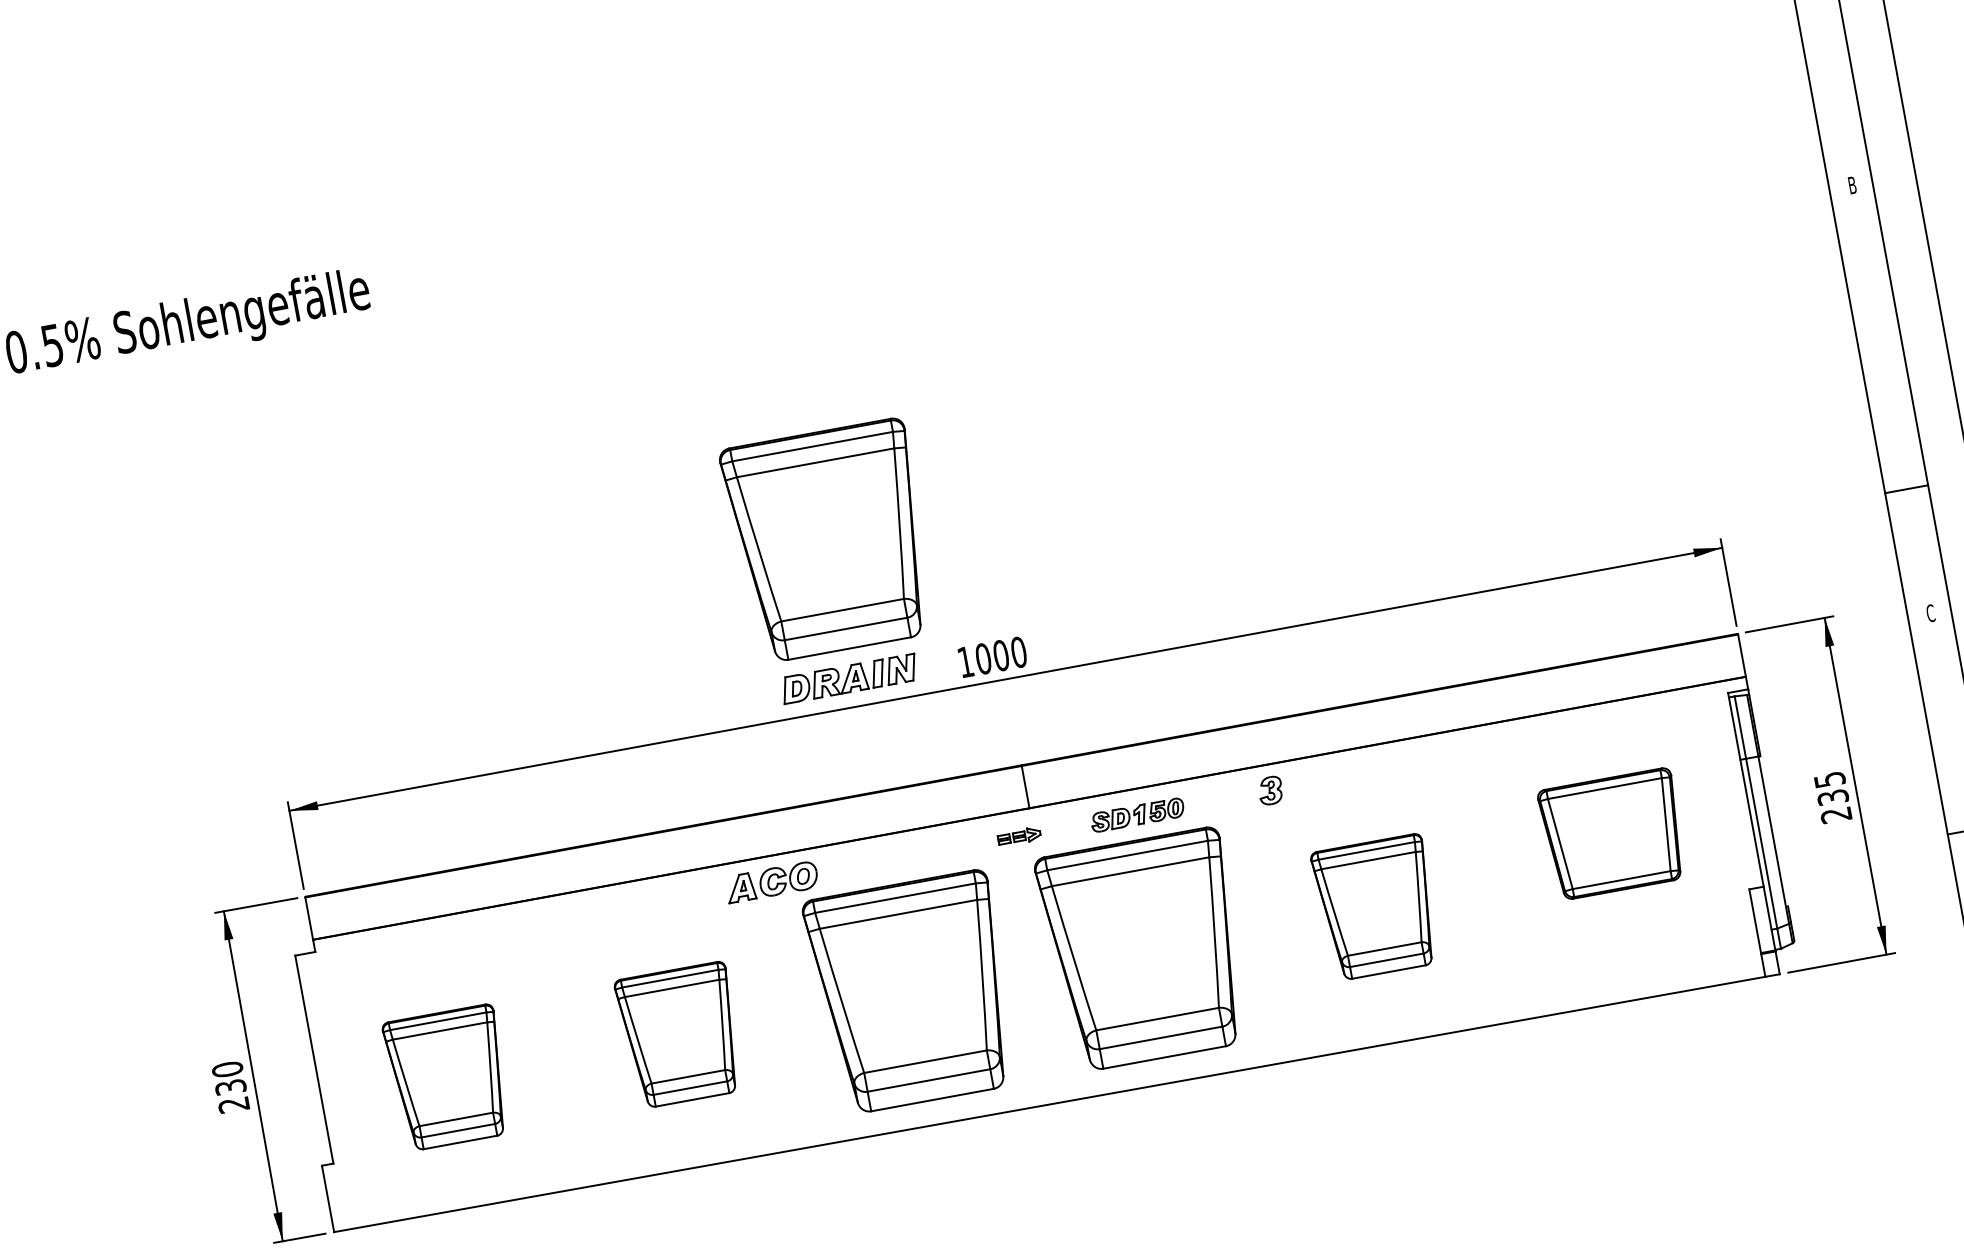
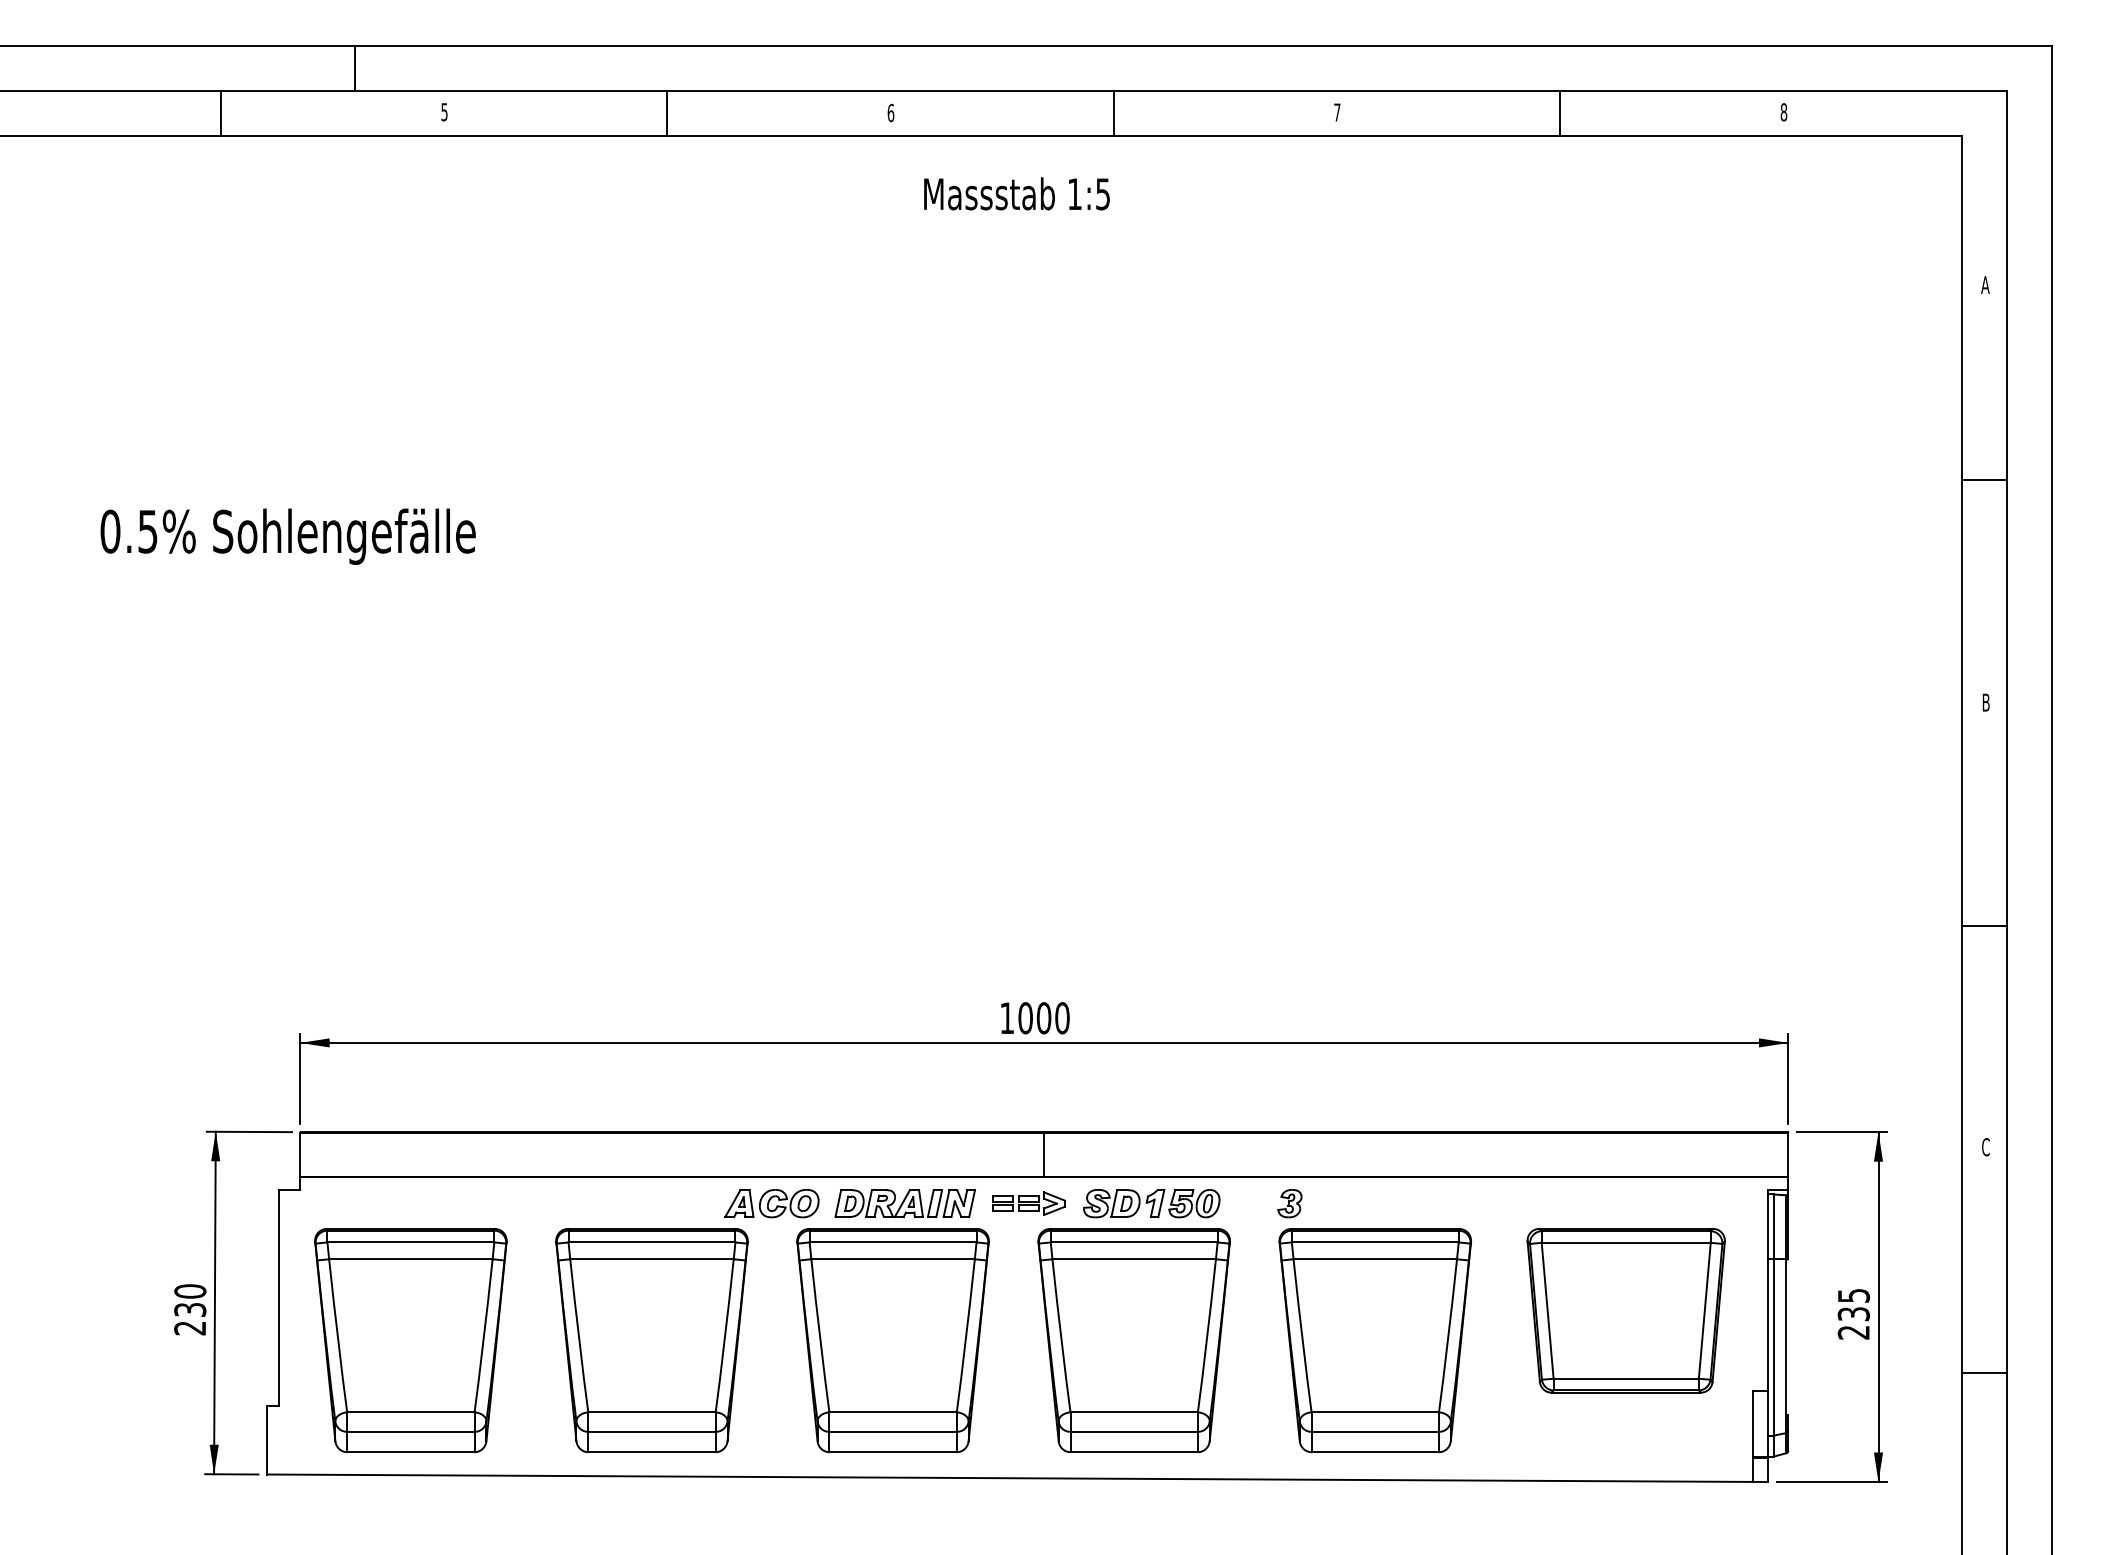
line: (1906, 489) -> (1984, 926), moved
part: (829, 541) -> (892, 871), removed
part: (848, 678) -> (904, 1203), moved
part: (1137, 815) -> (1151, 1203), size x1.43
part: (1612, 834) -> (1625, 1310), size x1.43
part: (1018, 836) -> (1028, 1203), size x1.67
part: (1377, 907) -> (1375, 1340), size x1.67
part: (680, 1035) -> (651, 1340), size x1.67
part: (448, 1077) -> (410, 1340), size x1.67

